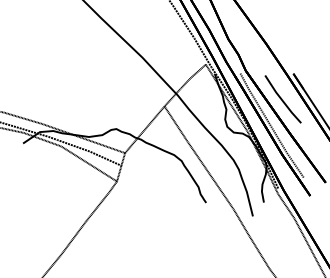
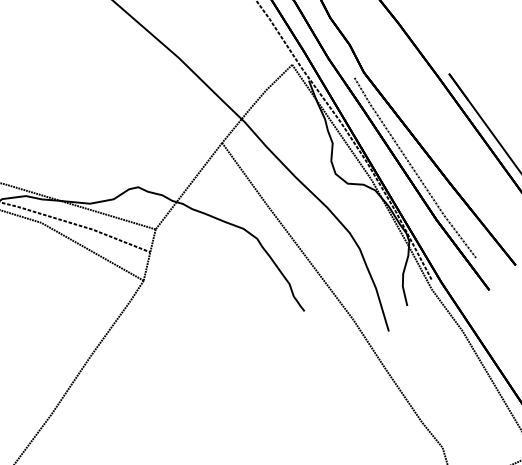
line: (282, 99) -> (431, 120), removed

